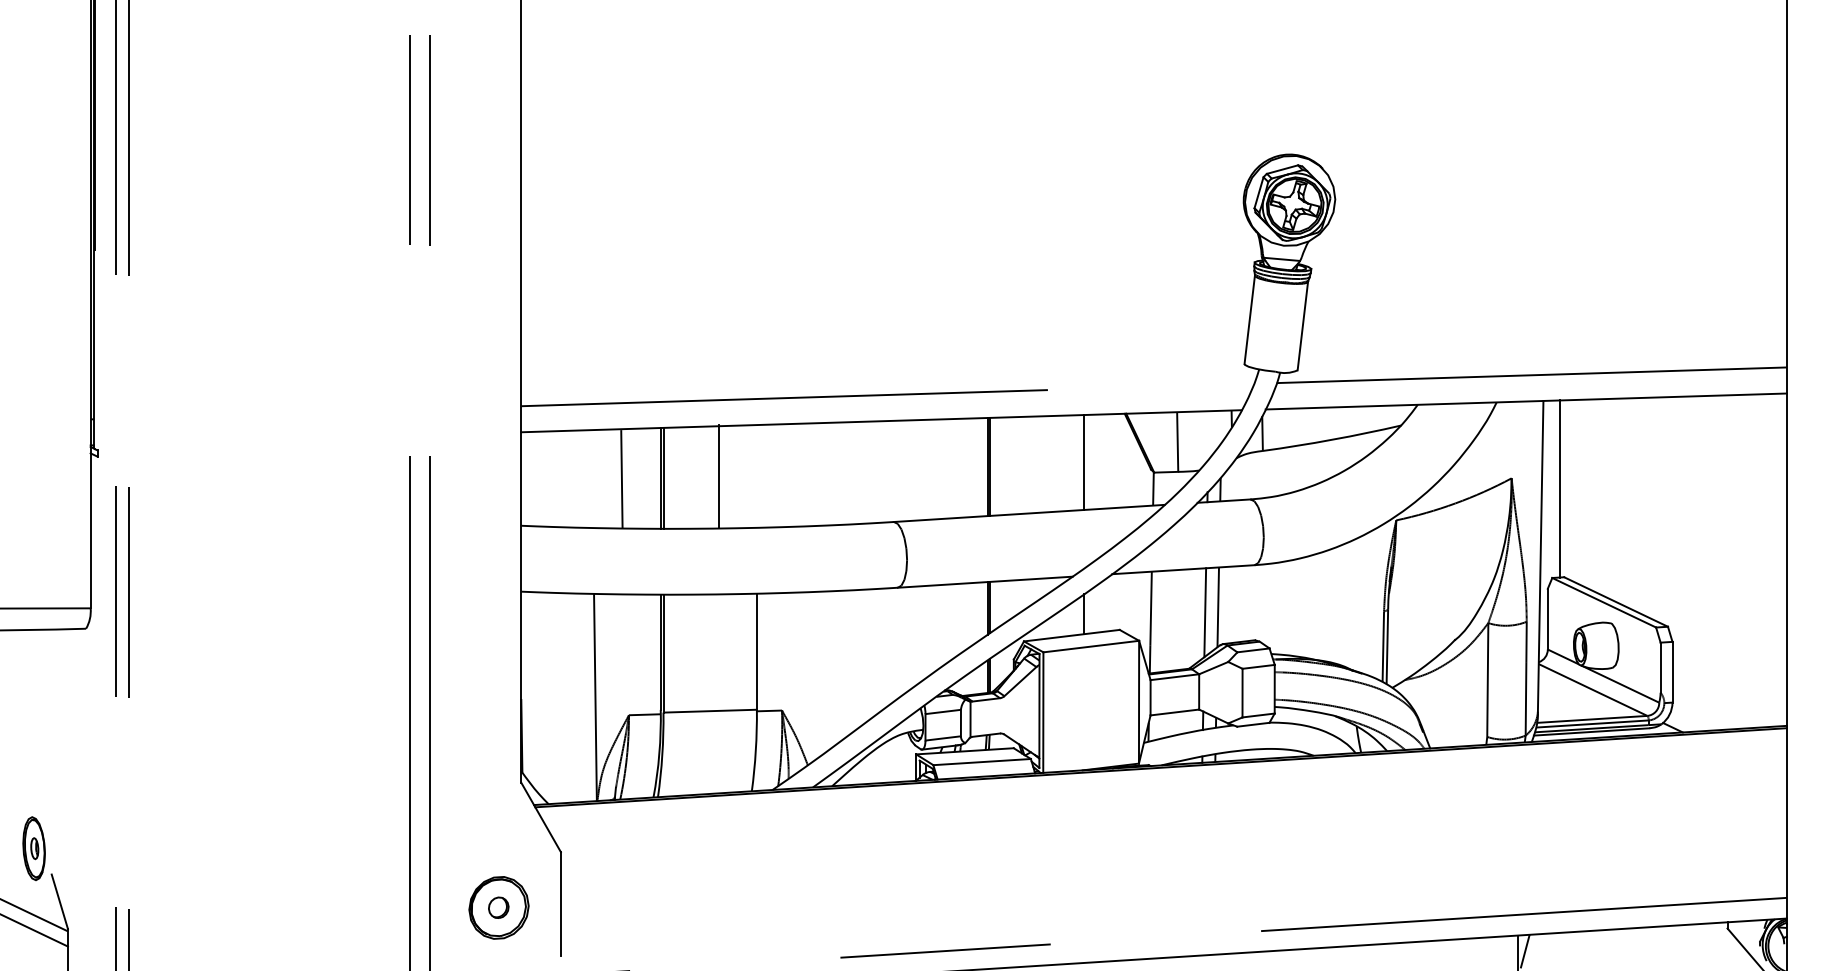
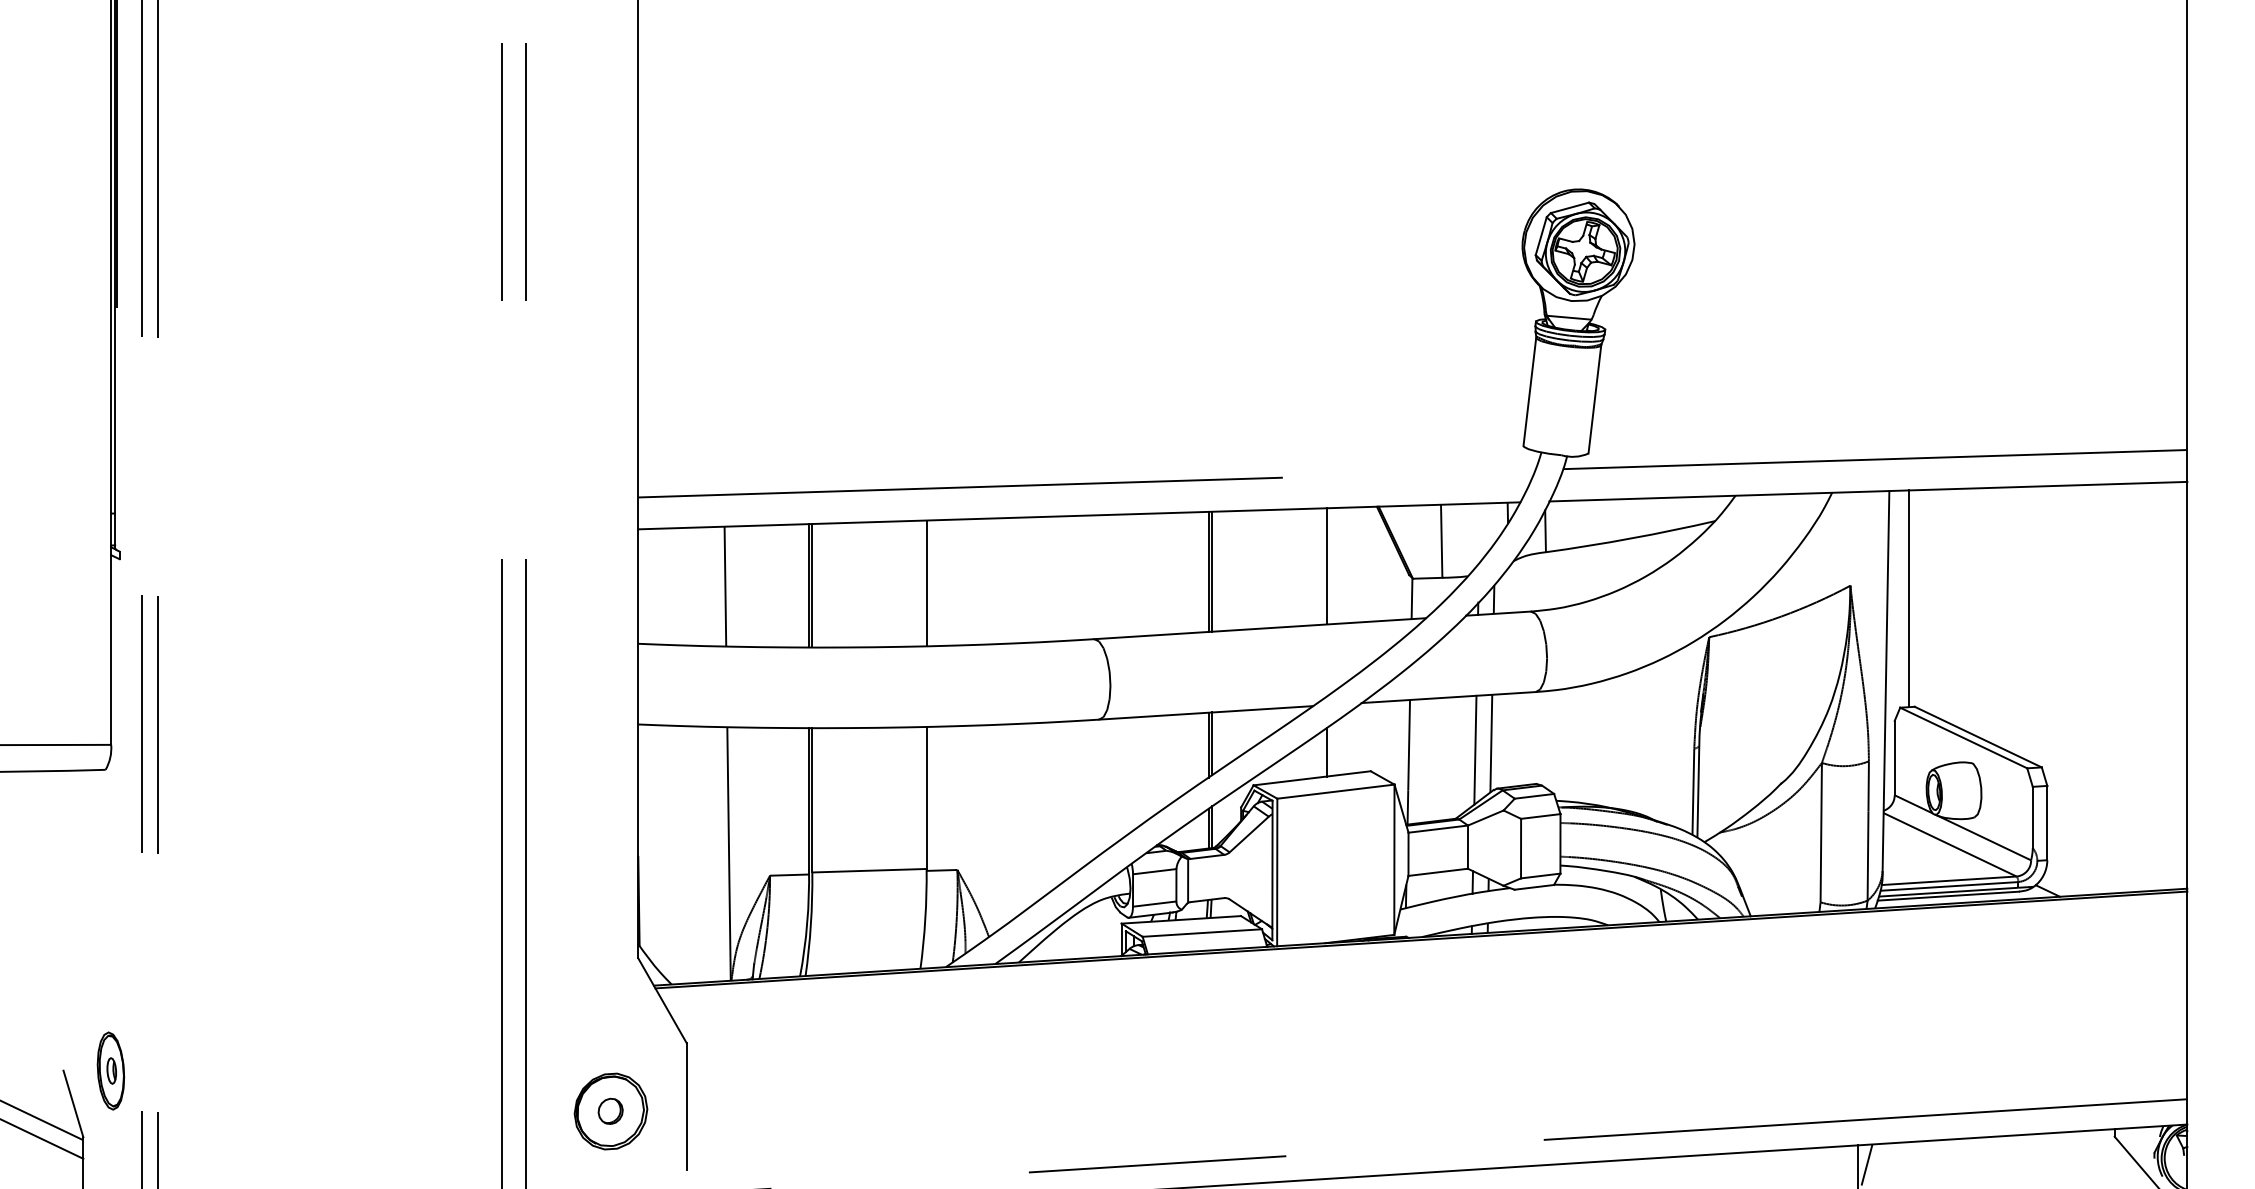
line: (718, 476) -> (926, 583), moved
line: (621, 478) -> (725, 586), moved
part: (33, 848) -> (110, 1070), moved

